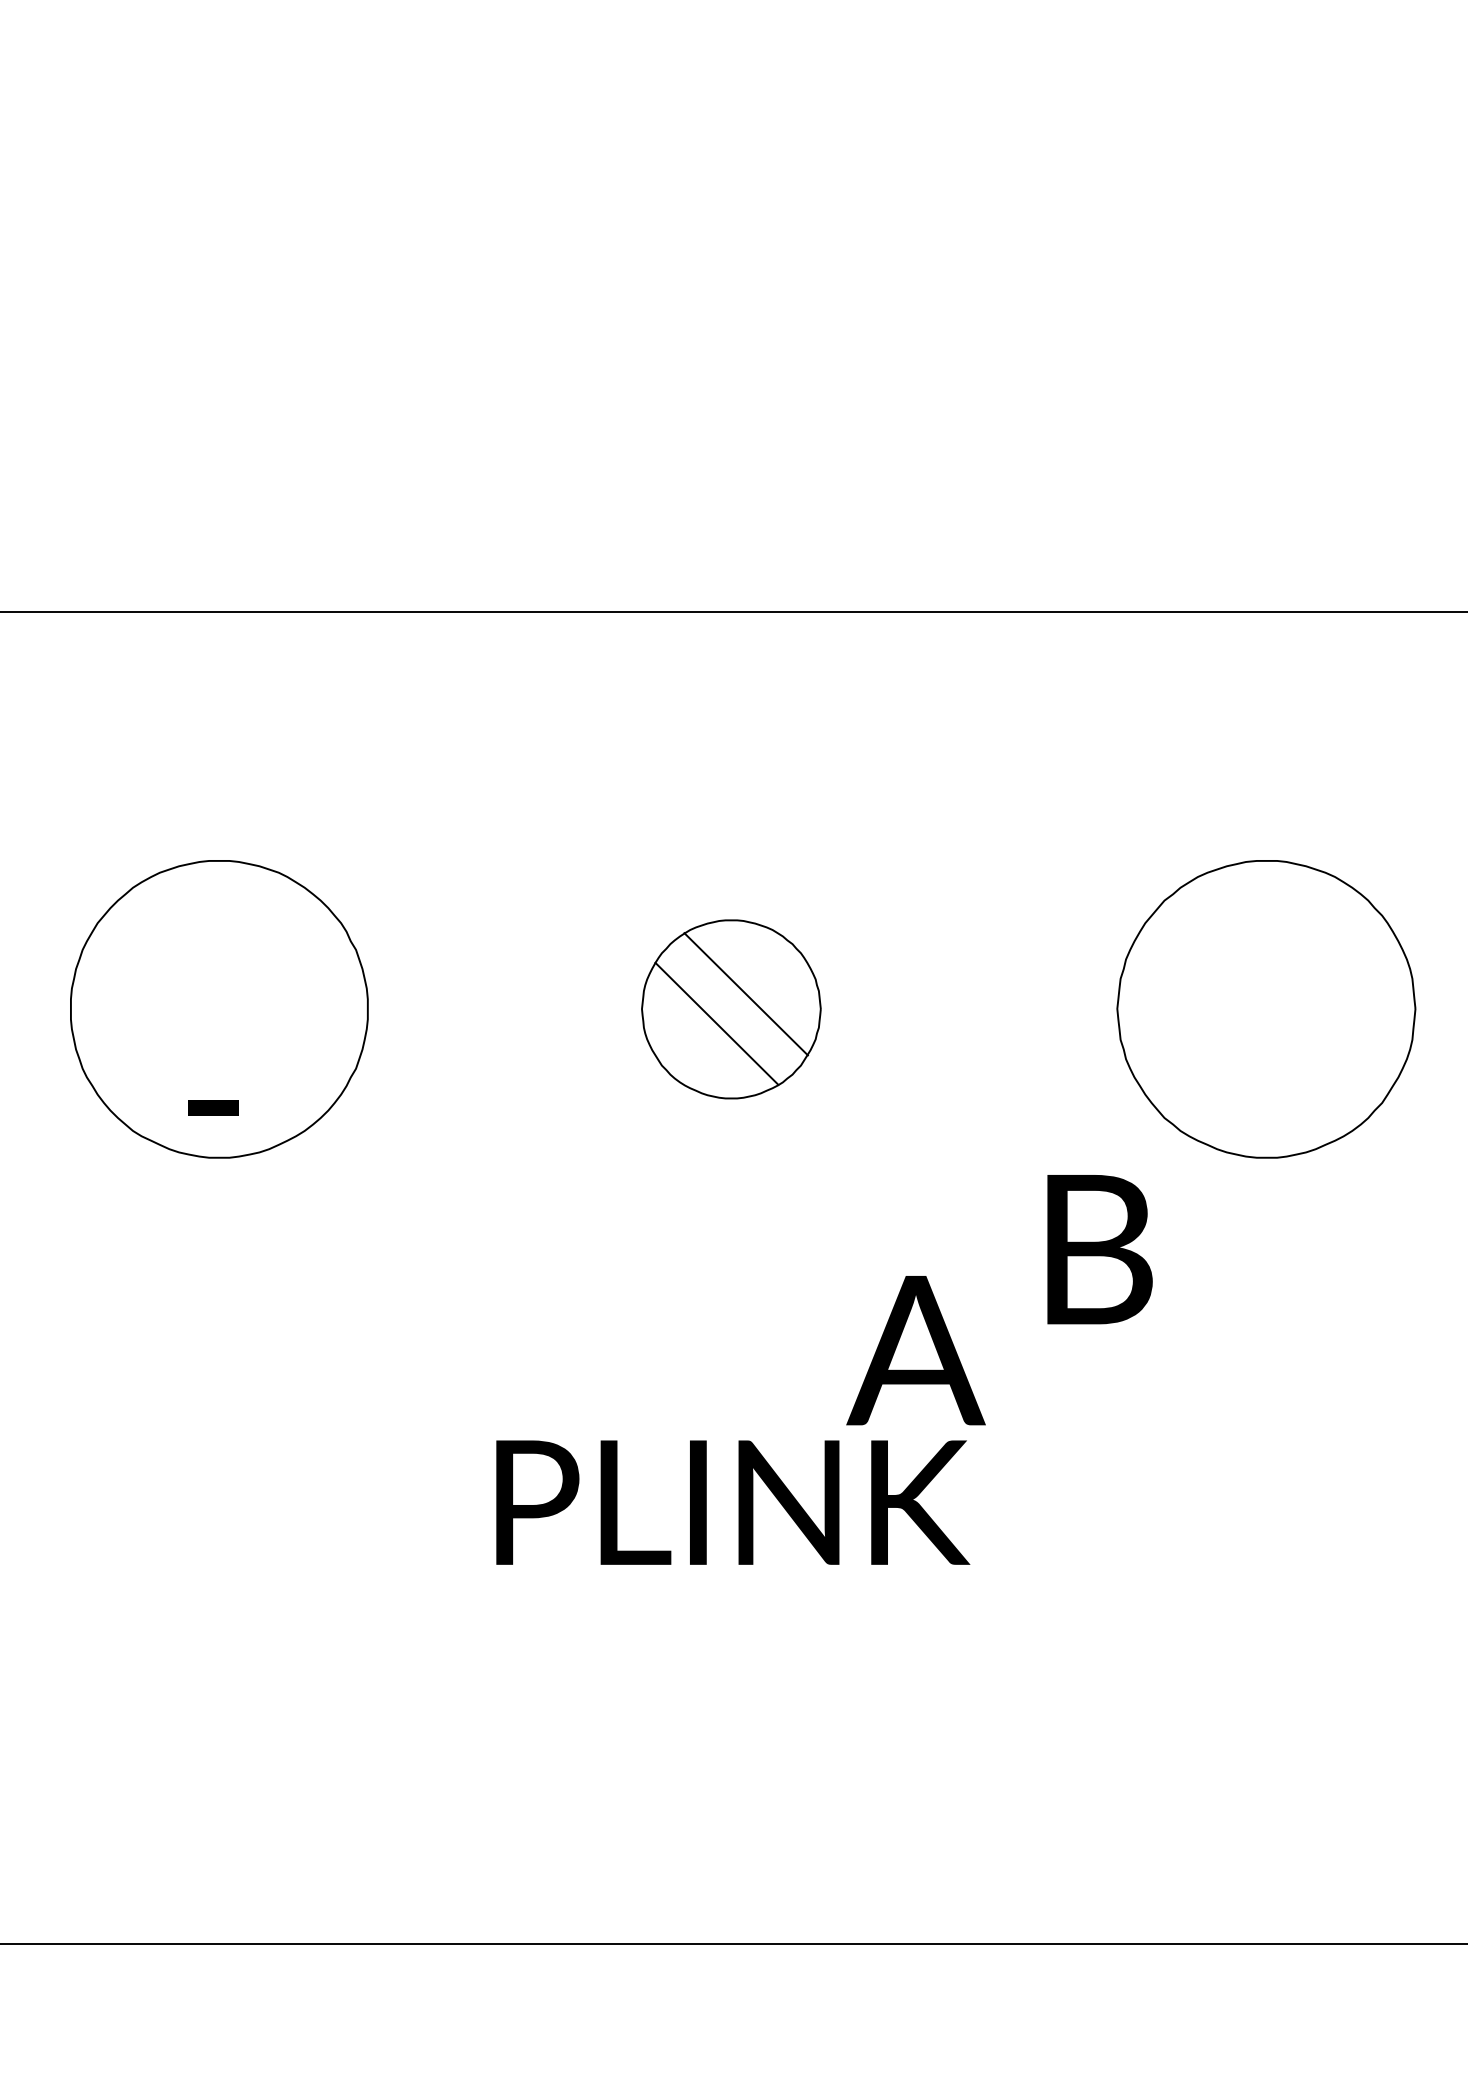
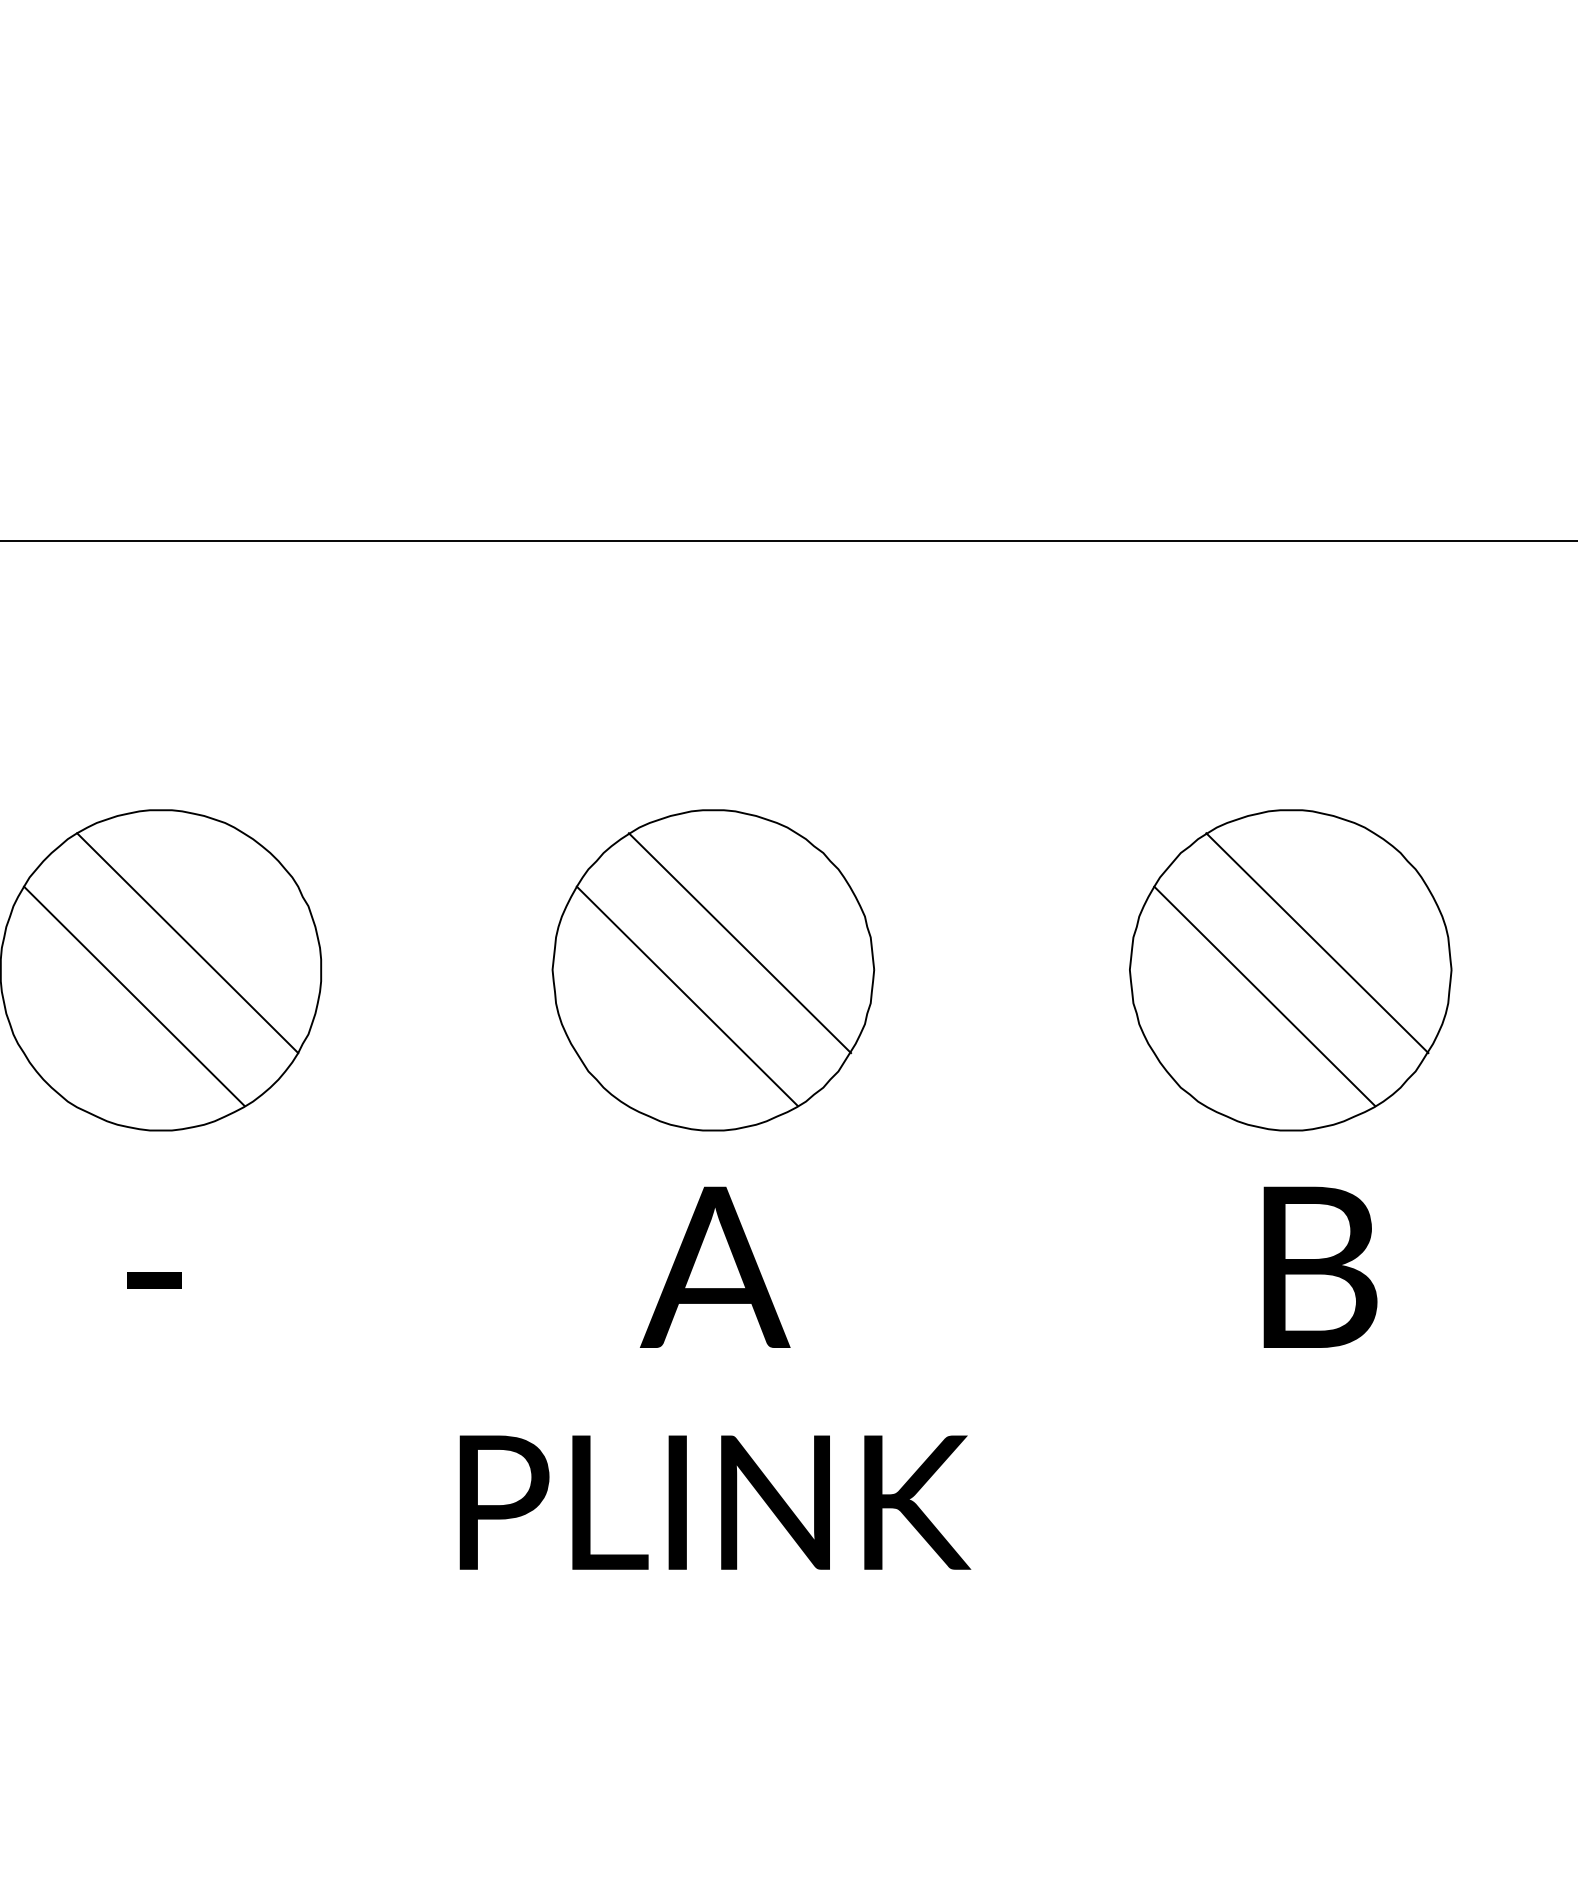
line: (243, 984) -> (187, 943), added
line: (1291, 984) -> (1317, 943), added
part: (731, 1009) -> (713, 970), size x1.67
line: (194, 1033) -> (134, 996), added
line: (1241, 1033) -> (1263, 996), added
text: (213, 1107) -> (154, 1280), moved
text: (1099, 1249) -> (1319, 1267), moved
text: (915, 1350) -> (714, 1267), moved

